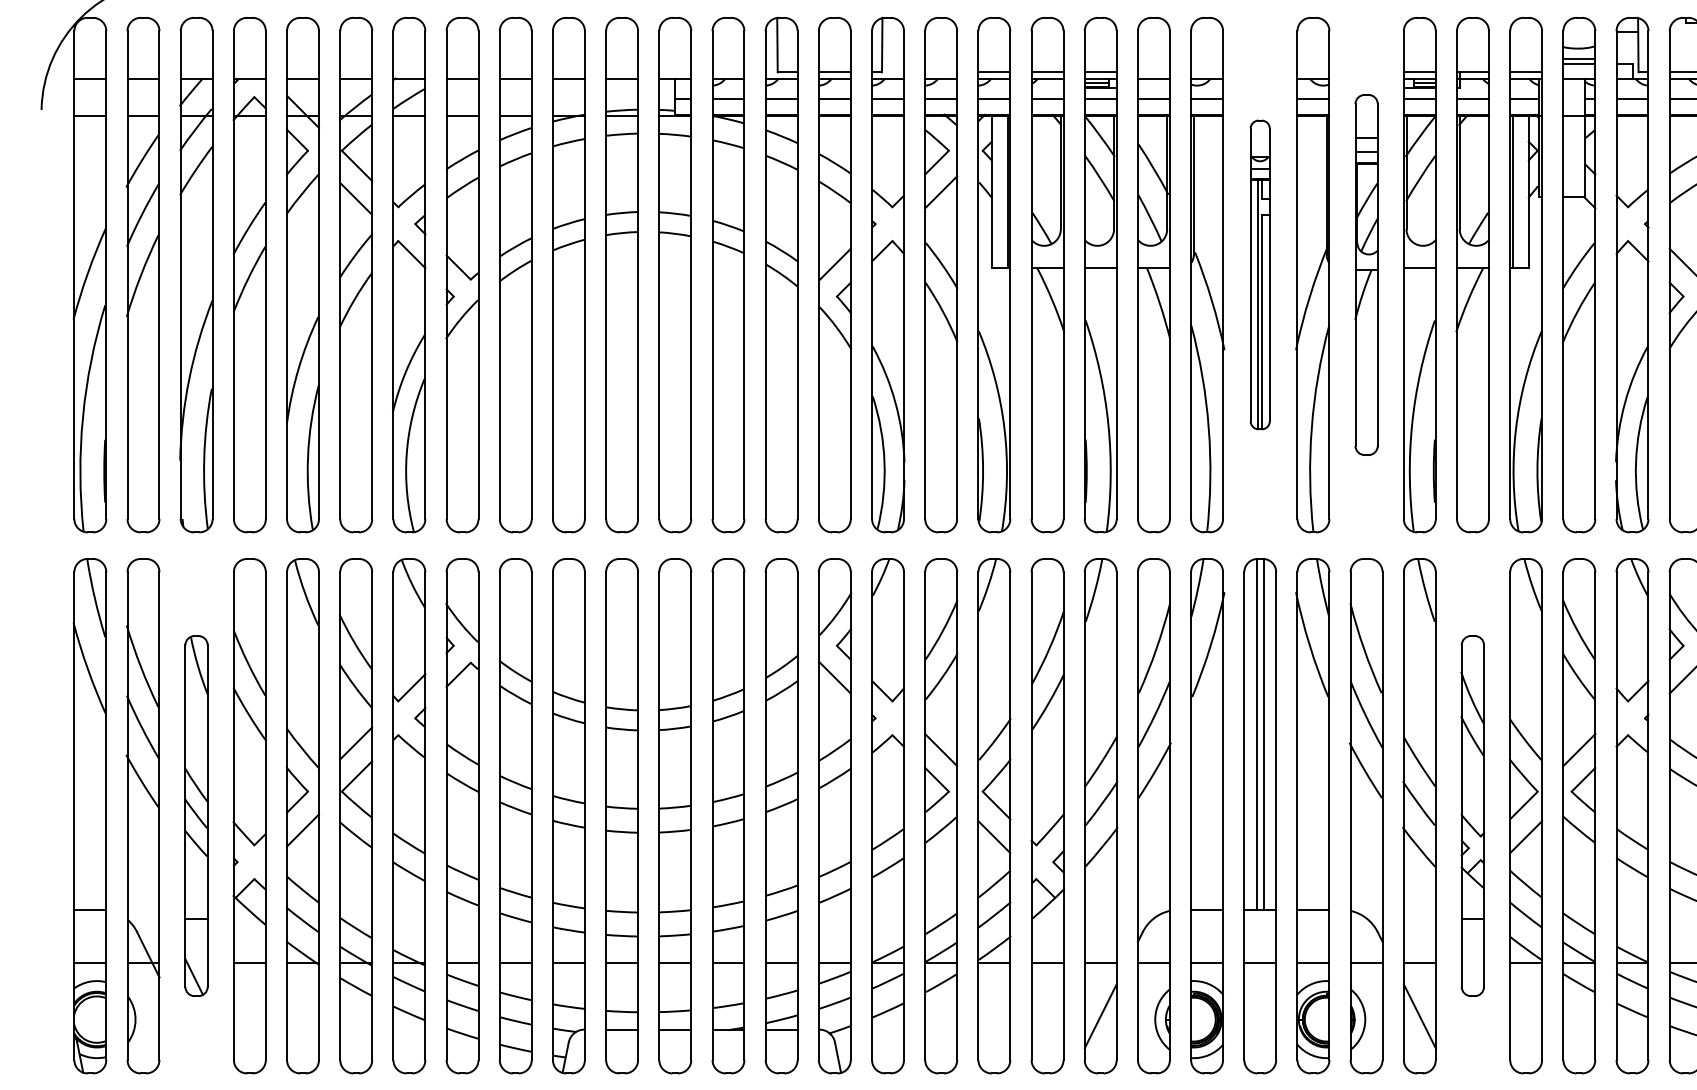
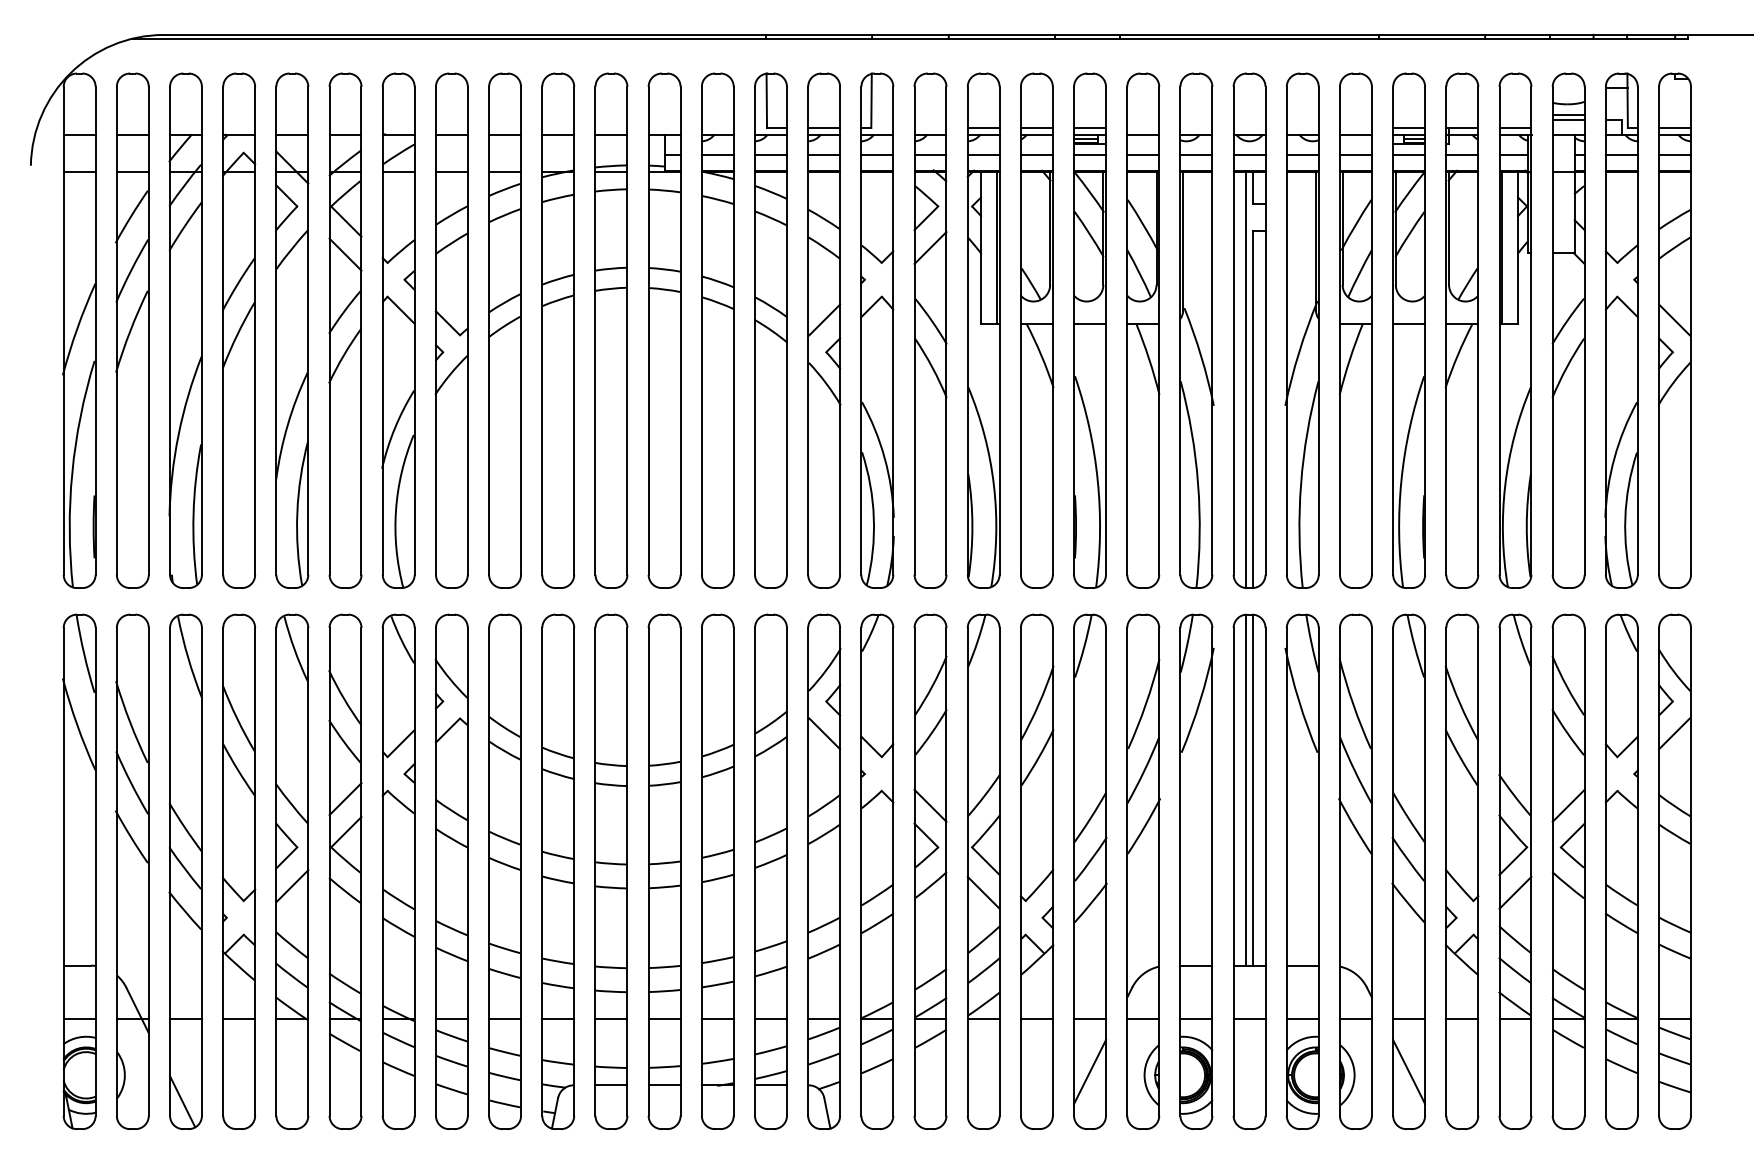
part: (1260, 274) -> (1249, 330), size x1.67
part: (1366, 274) -> (1355, 330), size x1.43
part: (196, 815) -> (185, 871), size x1.43
part: (1472, 815) -> (1461, 871), size x1.43

